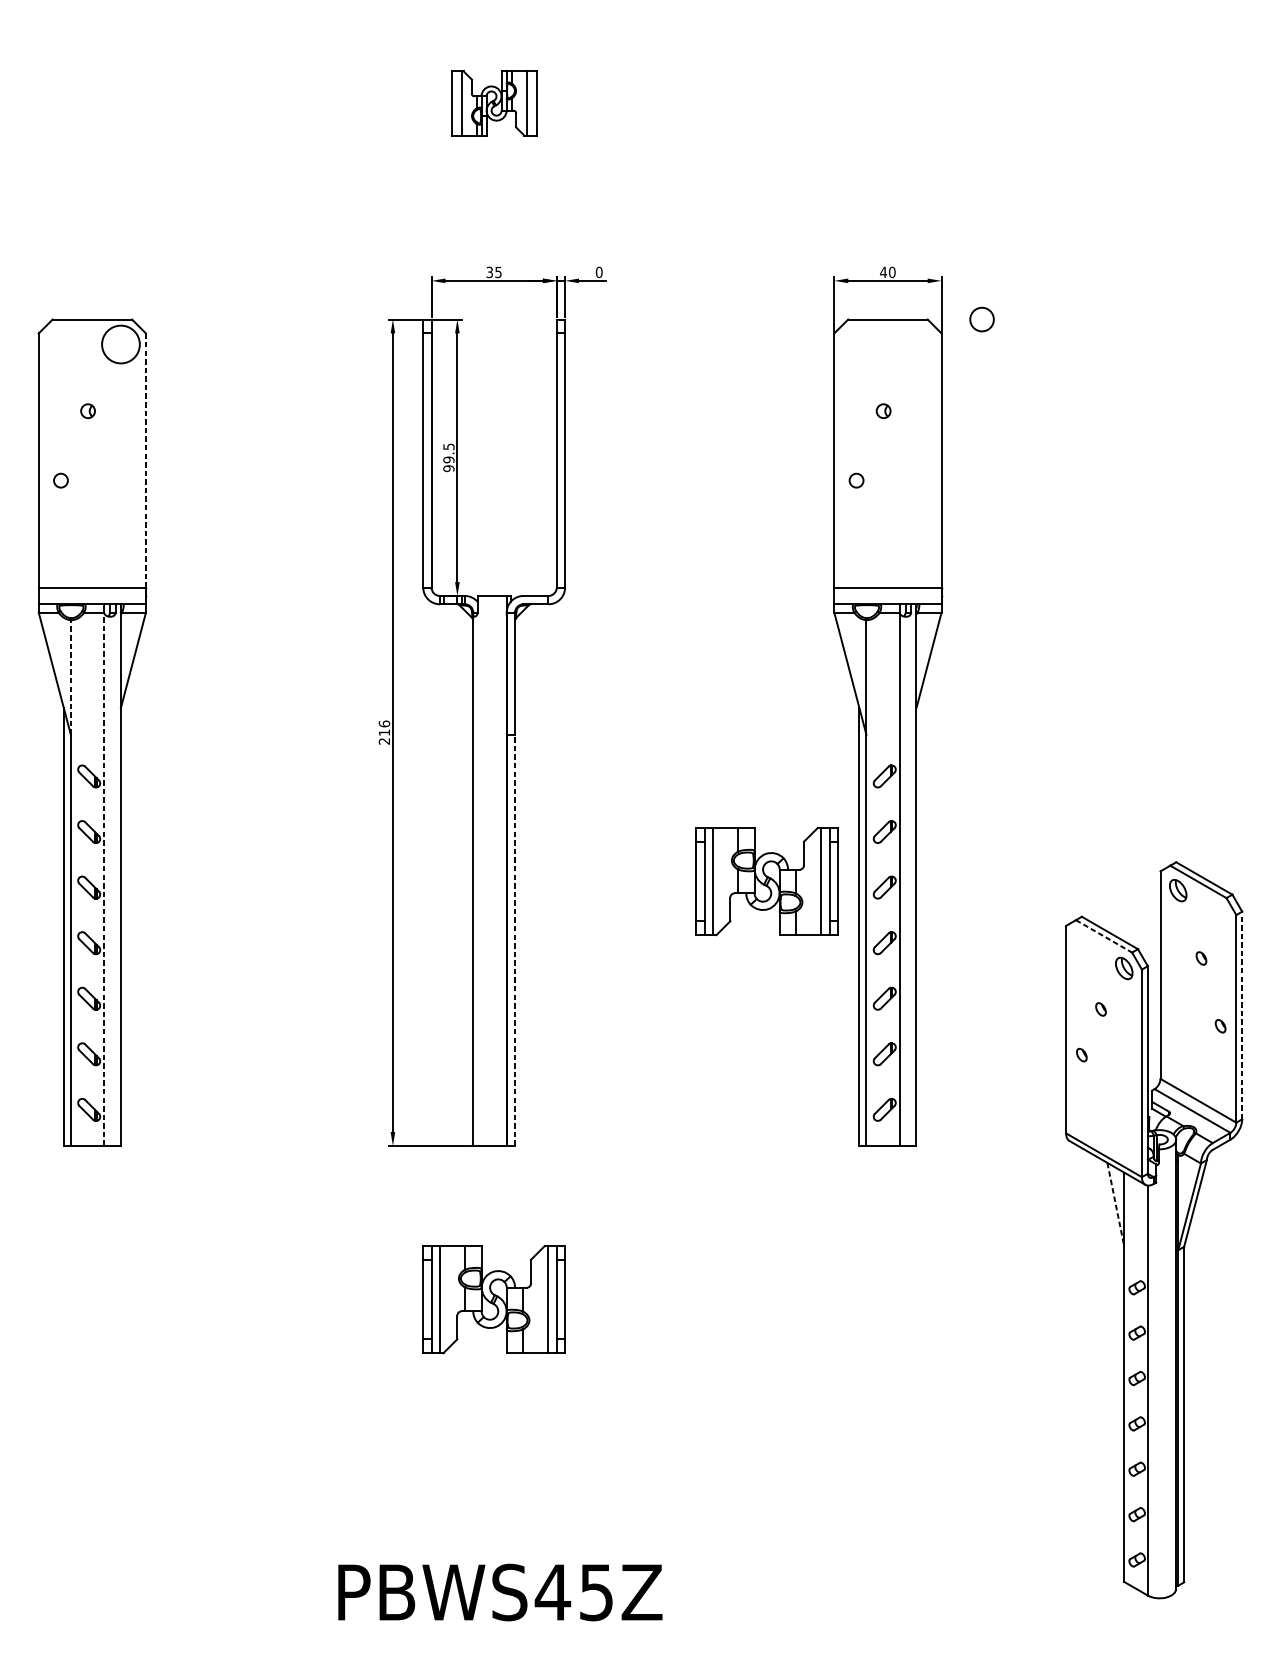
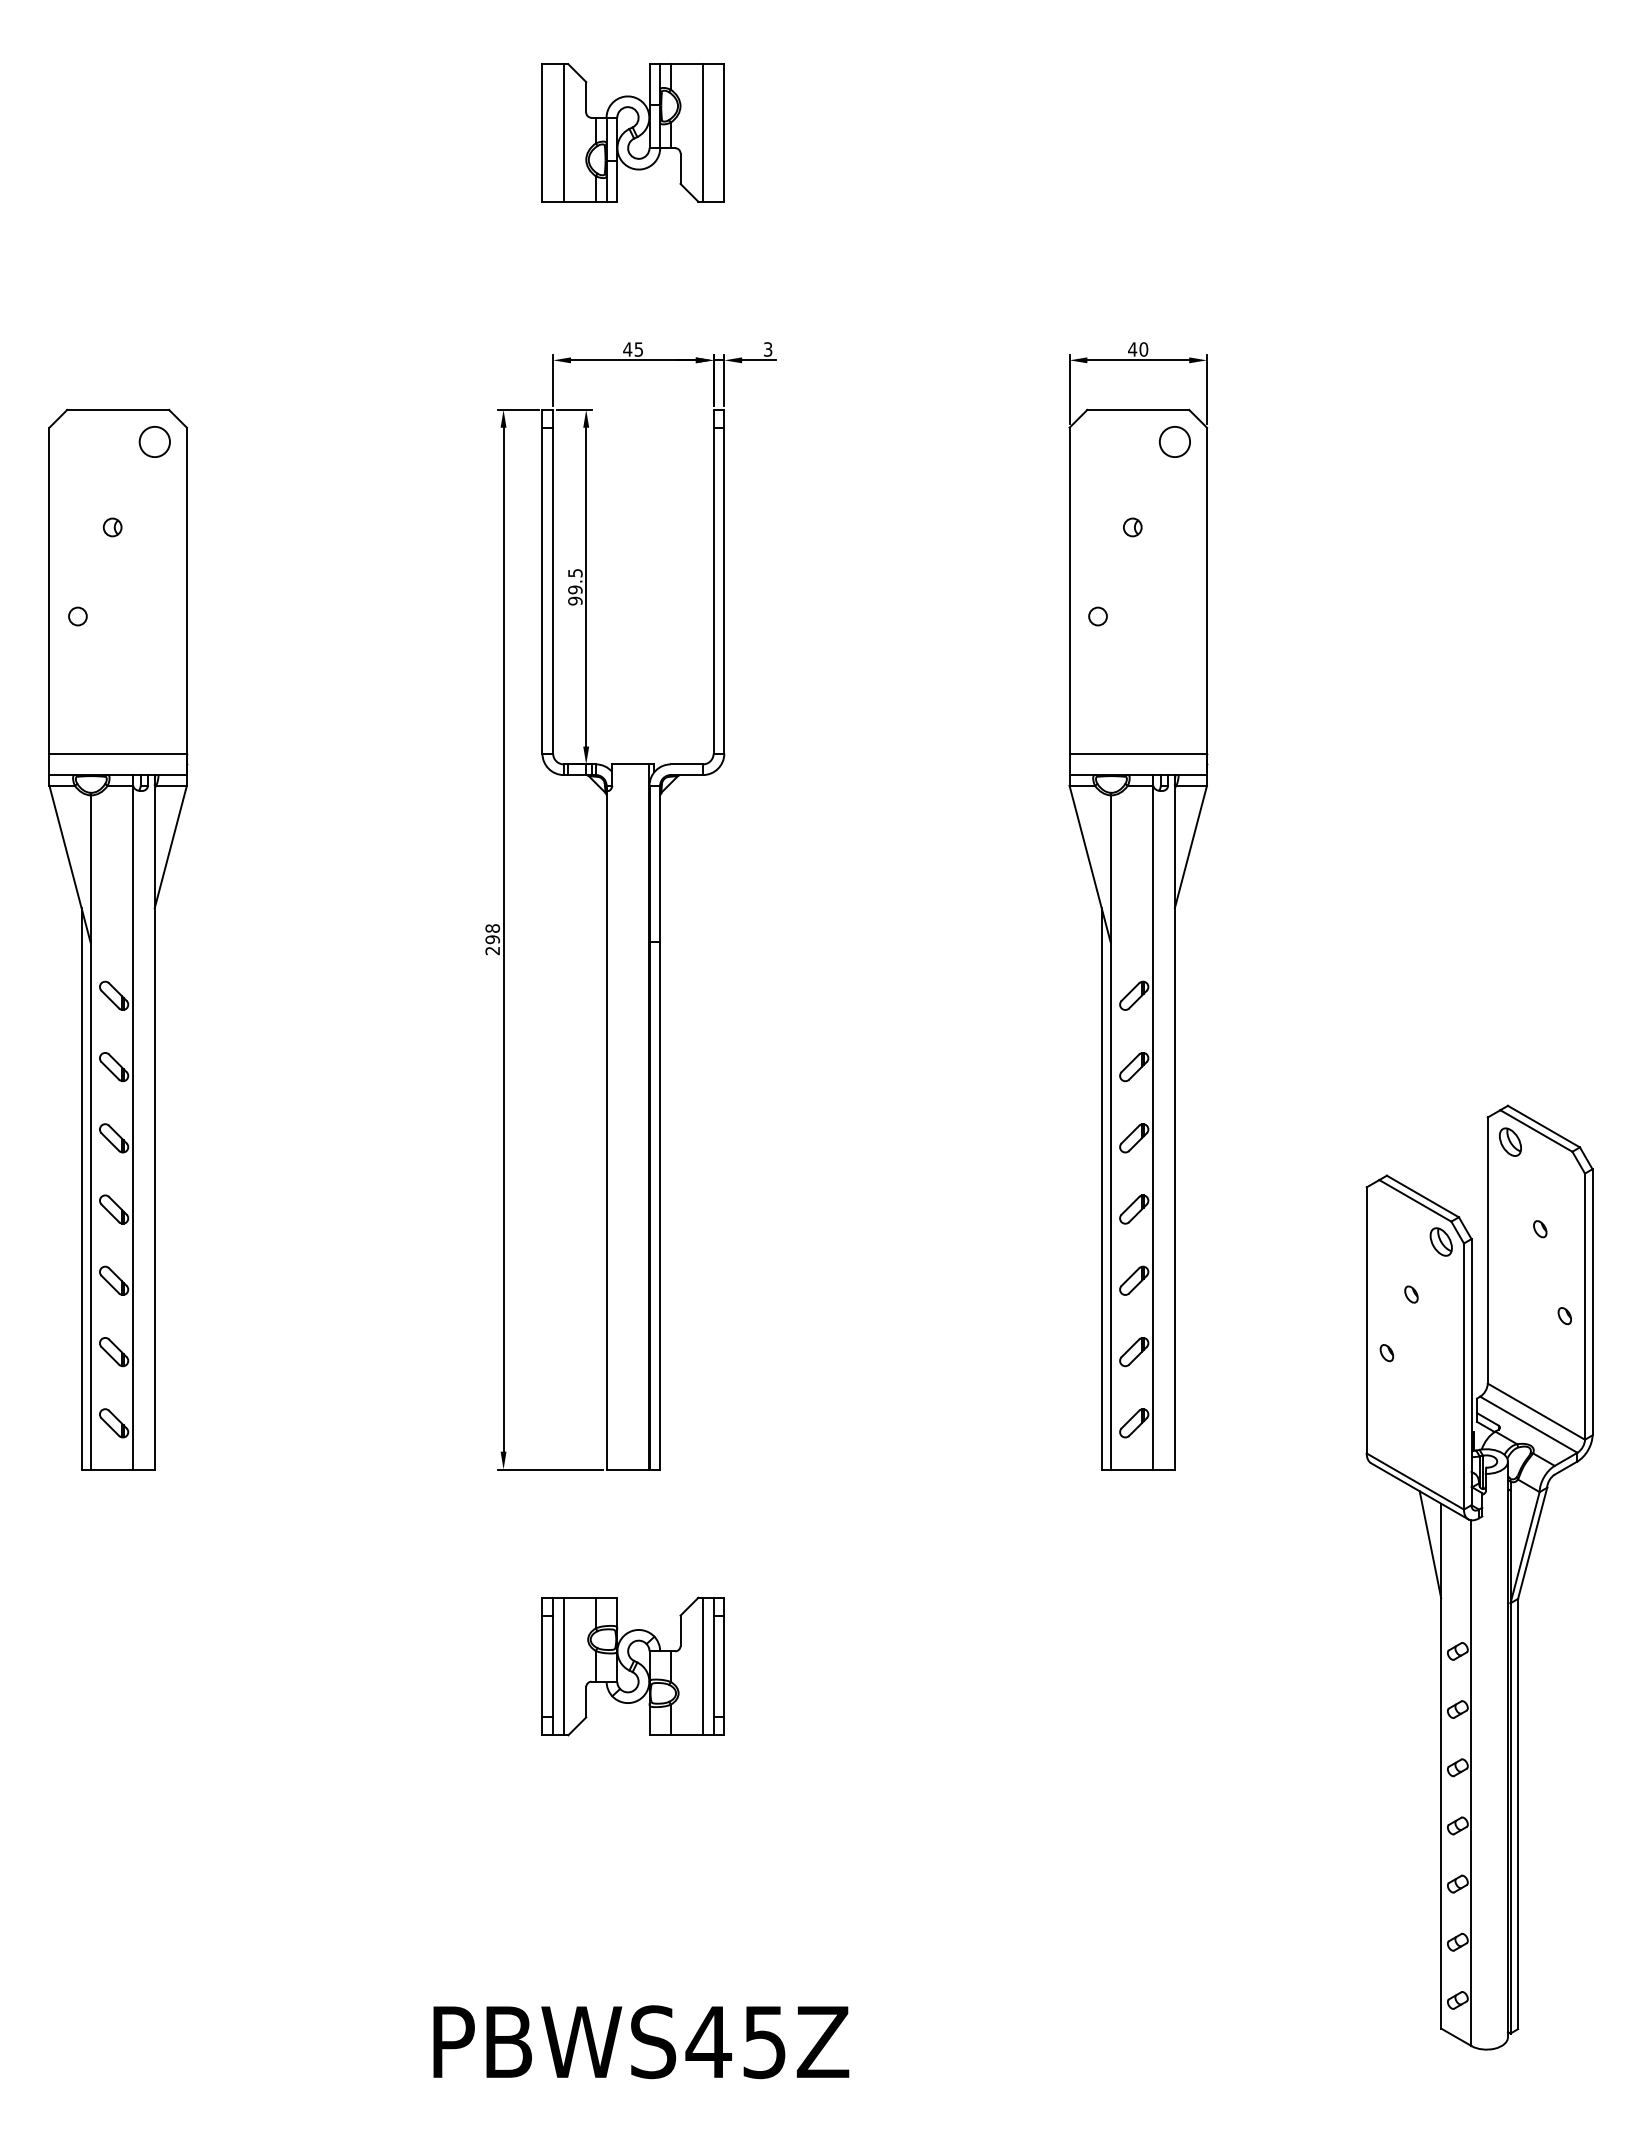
part: (493, 103) -> (632, 132), size x1.67
text: (489, 272) -> (627, 349), 35 -> 45
text: (598, 272) -> (767, 349), 0 -> 3
circle: (981, 319) -> (1174, 441), moved
circle: (120, 344) -> (154, 441), size x0.62
line: (145, 460) -> (186, 590), dashed -> solid
line: (70, 677) -> (90, 868), dashed -> solid
text: (384, 728) -> (492, 934), 216 -> 298
line: (104, 879) -> (133, 1127), dashed -> solid
part: (766, 881) -> (982, 1130), removed
line: (1104, 936) -> (1415, 1200), dashed -> solid
line: (515, 940) -> (660, 1206), dashed -> solid
line: (1242, 1014) -> (1592, 1301), dashed -> solid
line: (1115, 1204) -> (1430, 1544), dashed -> solid

